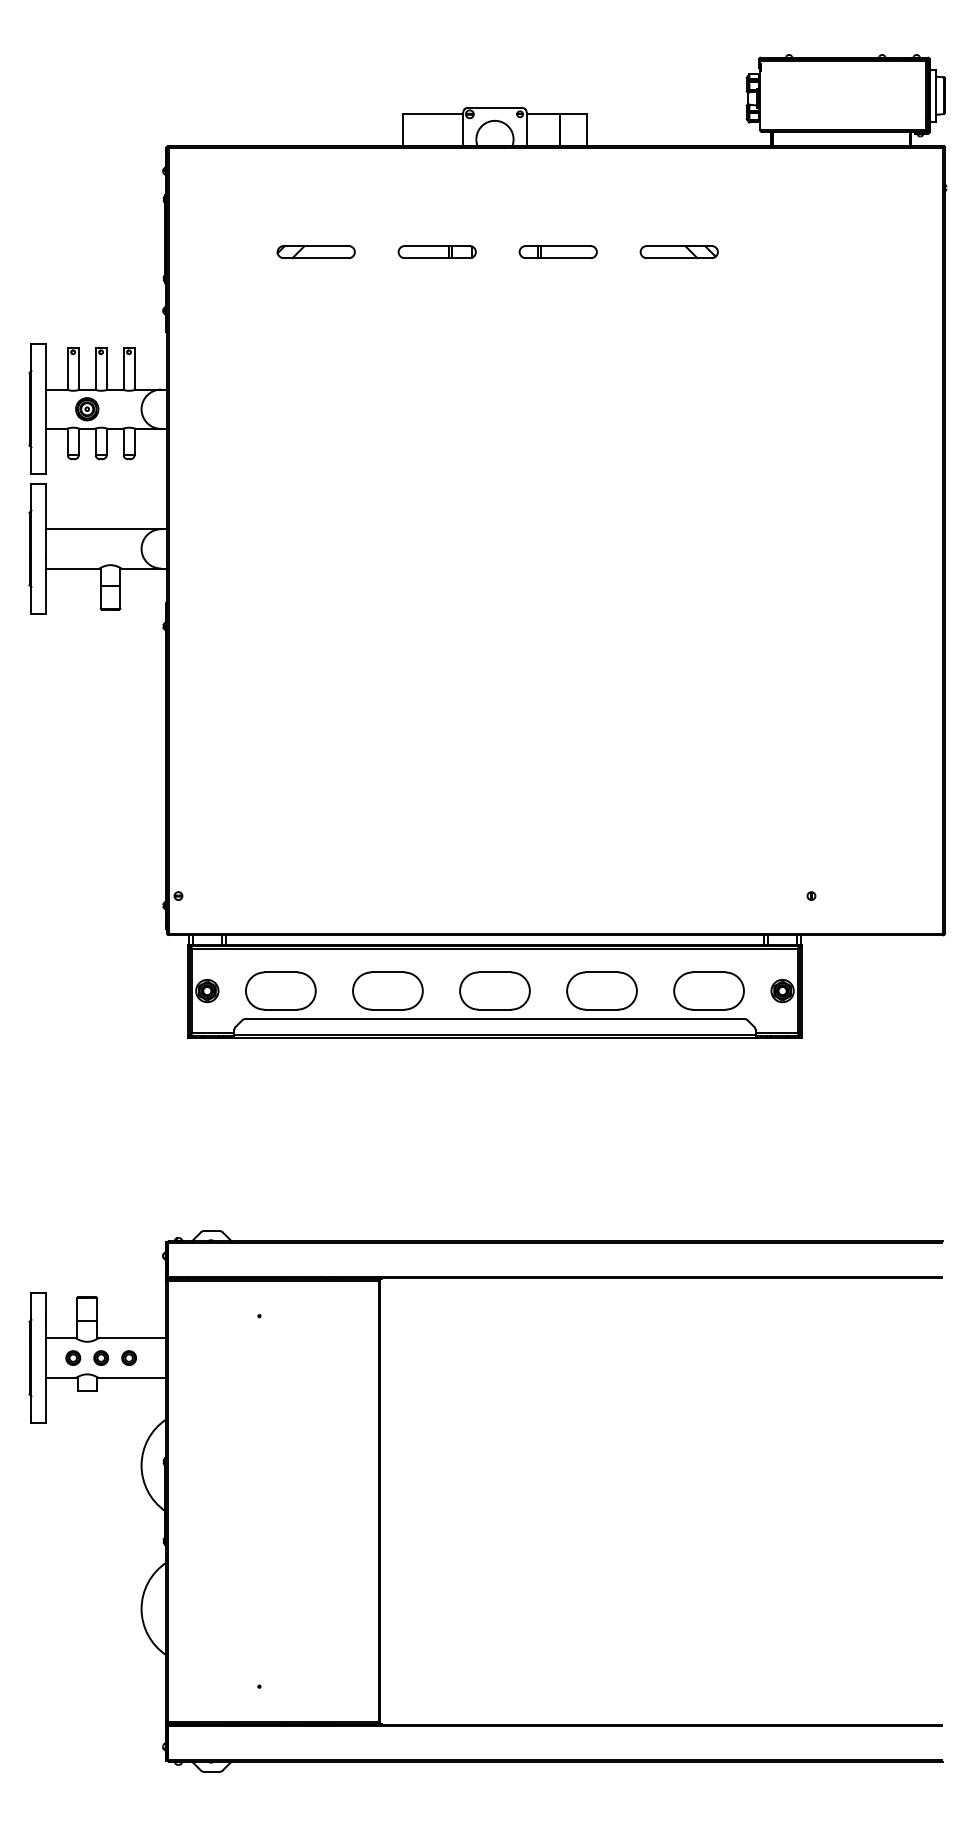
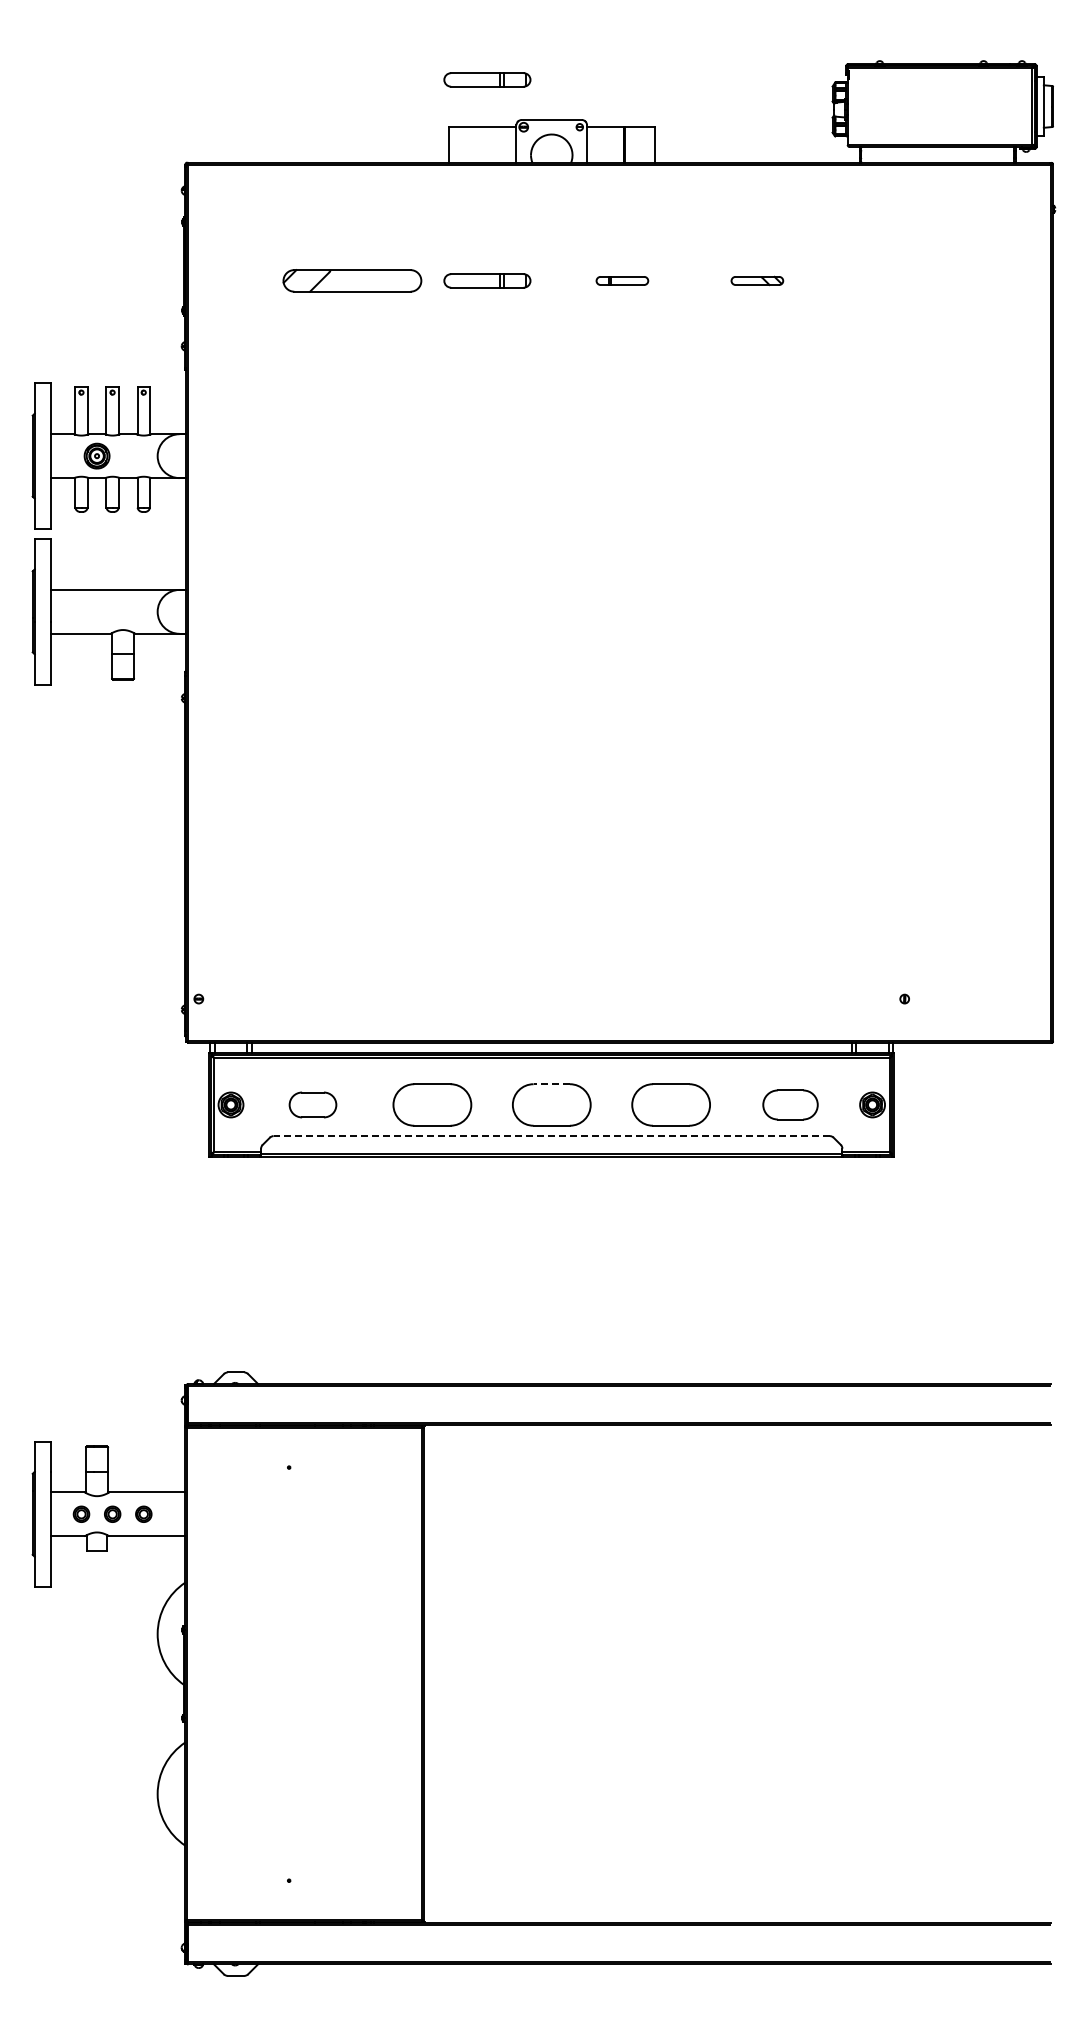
part: (437, 71) -> (487, 79), added
part: (316, 251) -> (352, 280), size x1.6
part: (558, 251) -> (622, 280), size x0.6
part: (679, 251) -> (757, 280), size x0.6
line: (494, 972) -> (551, 1084), solid -> dashed
part: (280, 990) -> (312, 1104), size x0.6
part: (709, 990) -> (790, 1104), size x0.7
line: (494, 1019) -> (551, 1136), solid -> dashed

